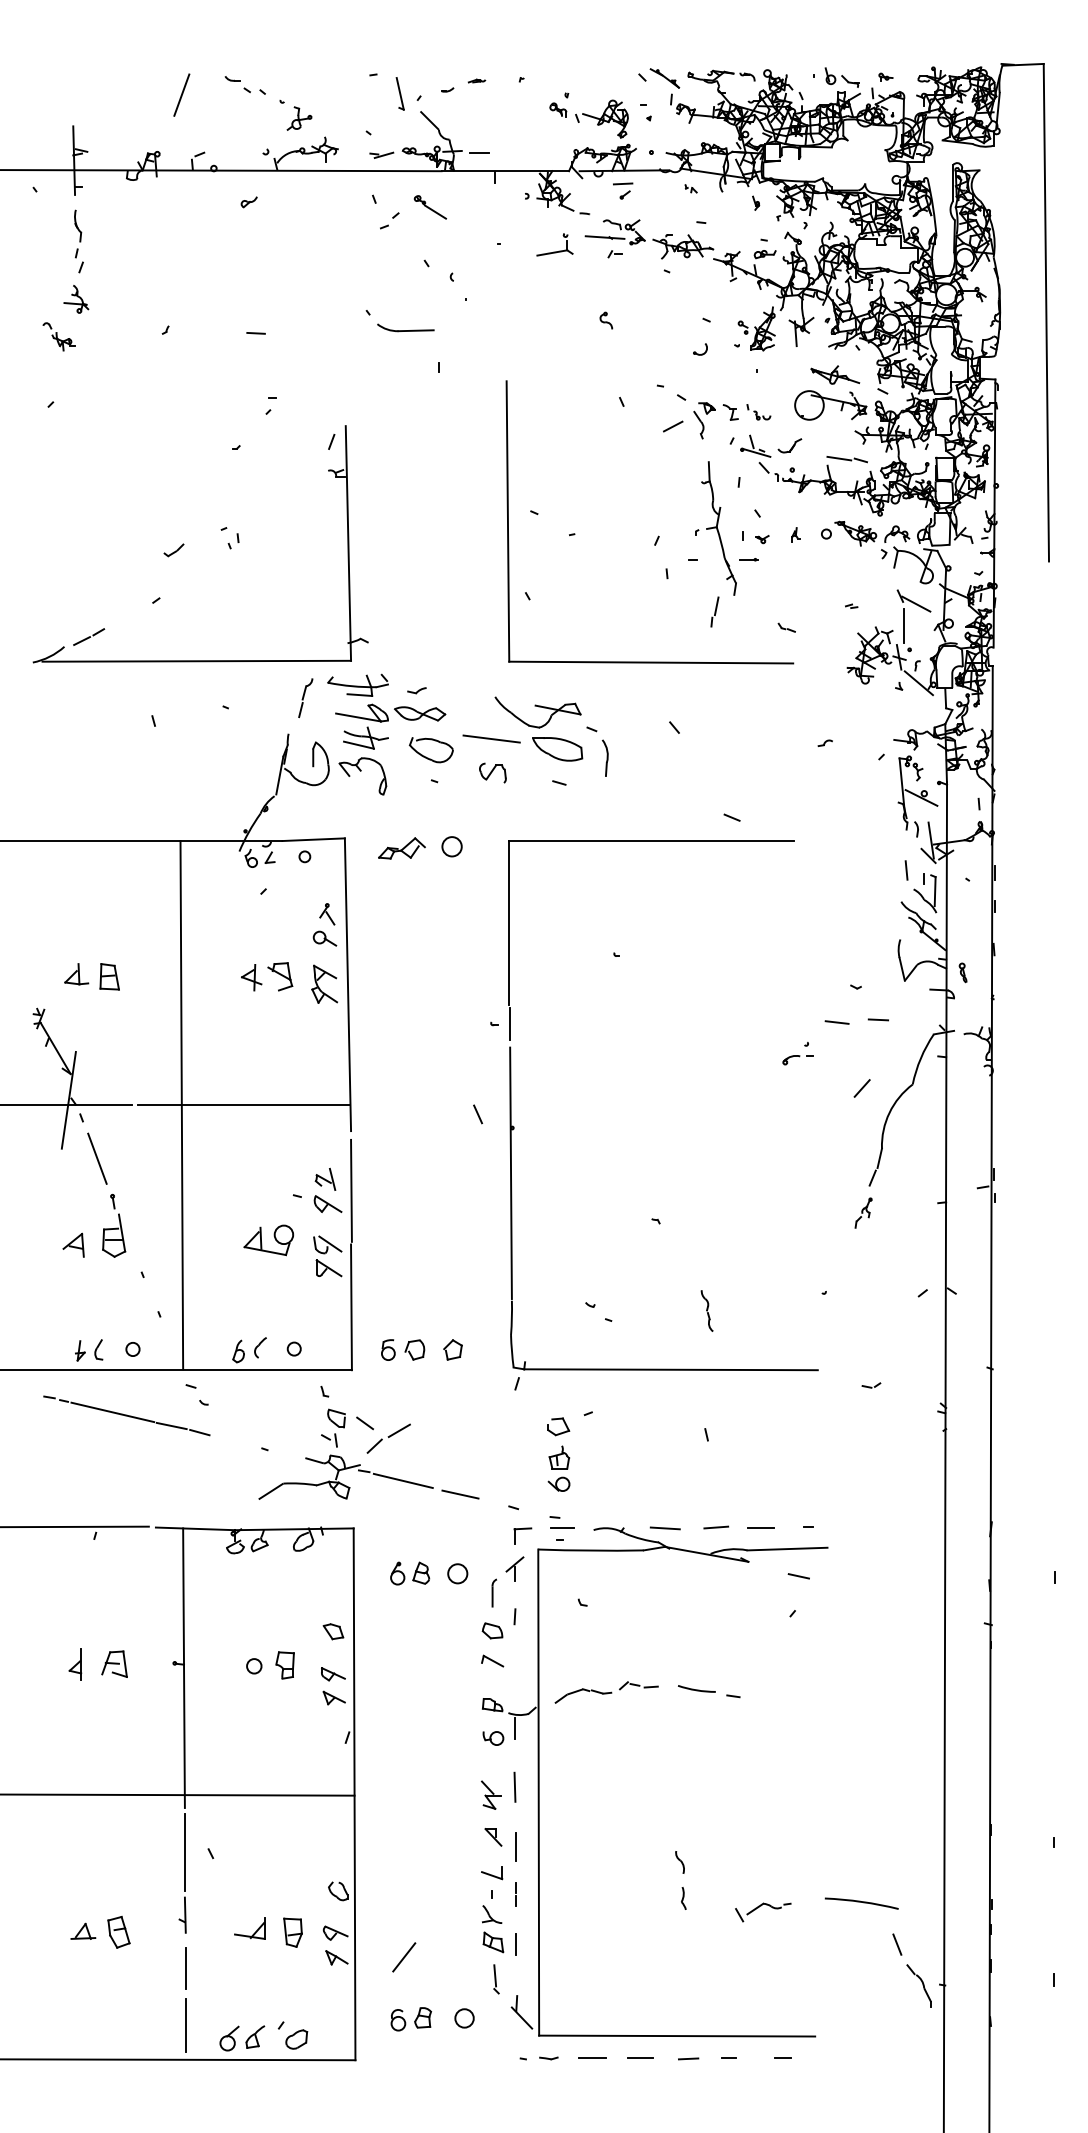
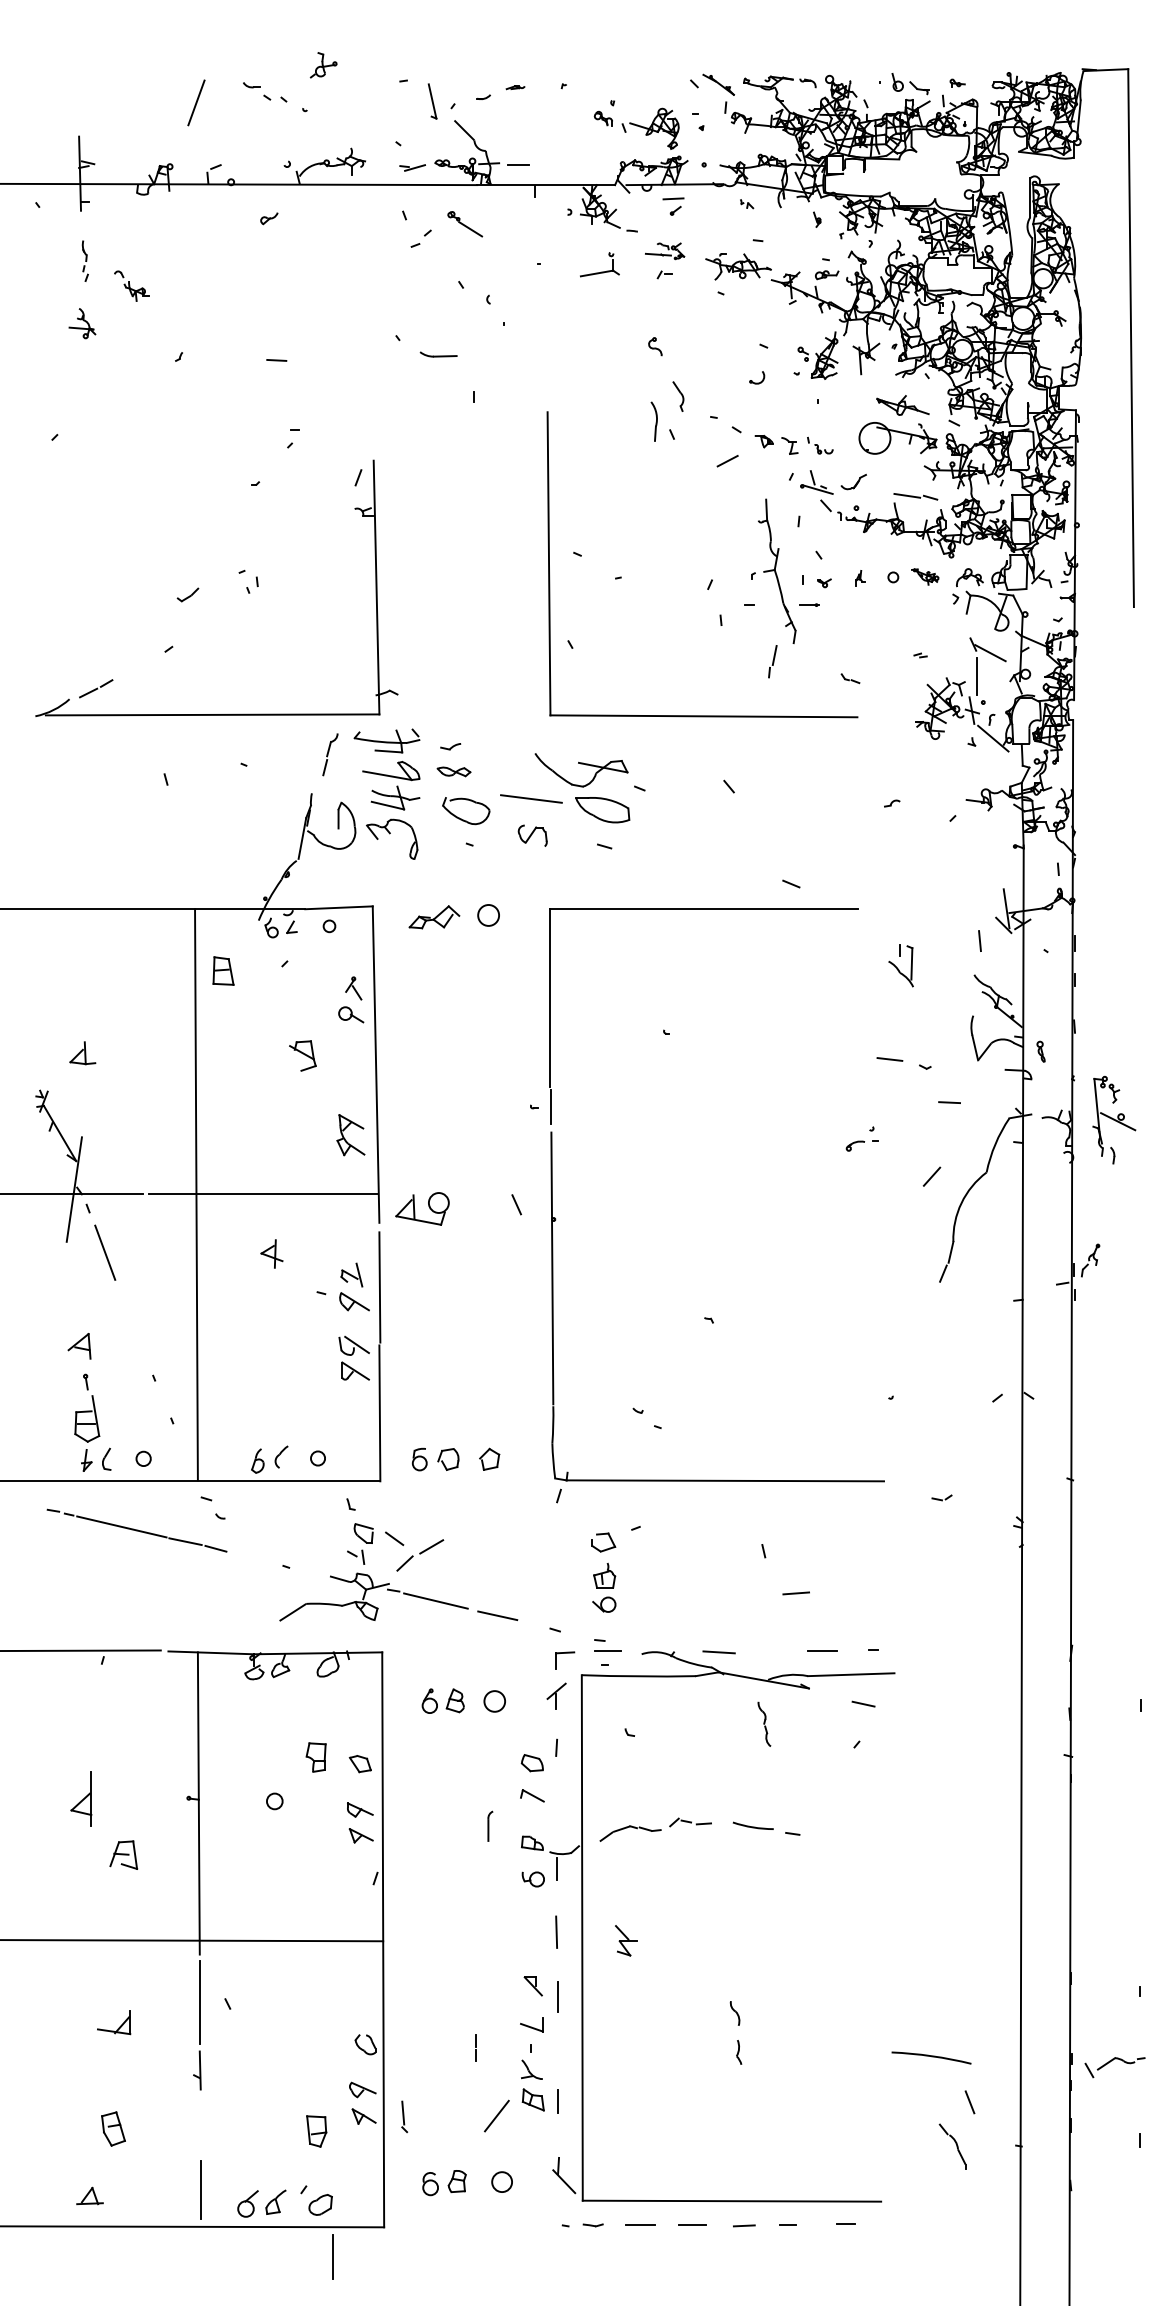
part: (299, 118) -> (323, 65), moved
part: (614, 232) -> (664, 251), size x0.6
part: (79, 240) -> (85, 260), size x0.6
part: (405, 327) -> (438, 354), size x0.6
part: (58, 336) -> (131, 285), moved
part: (698, 425) -> (678, 396), moved
part: (856, 533) -> (925, 576), size x0.6
part: (419, 713) -> (453, 771), size x0.6
part: (604, 758) -> (653, 421), moved
part: (918, 795) -> (1114, 1119), moved
part: (924, 893) -> (900, 965), moved
part: (109, 976) -> (223, 970), moved
part: (251, 977) -> (271, 1253), moved
part: (324, 984) -> (350, 1135), moved
line: (836, 1022) -> (889, 1059), moved
part: (863, 1213) -> (1090, 1260), moved
part: (114, 1225) -> (87, 1407), moved
part: (274, 1238) -> (428, 1206), moved
part: (707, 1310) -> (764, 1723), moved
line: (715, 1527) -> (795, 1593), moved
part: (494, 1592) -> (490, 1825), moved
part: (114, 1663) -> (123, 1854), moved
part: (75, 1664) -> (81, 1799), size x1.6
part: (284, 1665) -> (315, 1757), moved
part: (491, 1794) -> (626, 1940), moved
line: (515, 1893) -> (475, 2047), moved
part: (759, 1907) -> (1110, 2062), moved
part: (82, 1930) -> (89, 2195), moved
part: (118, 1931) -> (113, 2128), moved
part: (254, 1931) -> (119, 2026), moved
part: (292, 1932) -> (316, 2131), moved
line: (403, 1956) -> (496, 2115), moved
line: (185, 1967) -> (332, 2256), moved
part: (496, 1979) -> (404, 2116), moved
part: (919, 1985) -> (952, 2146), moved

